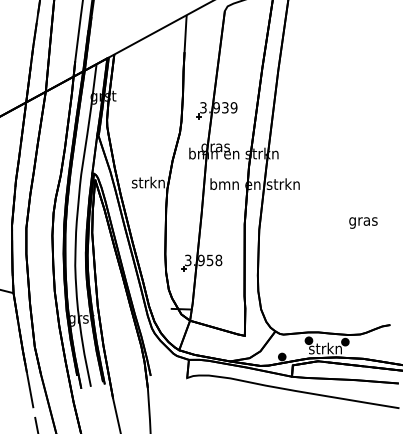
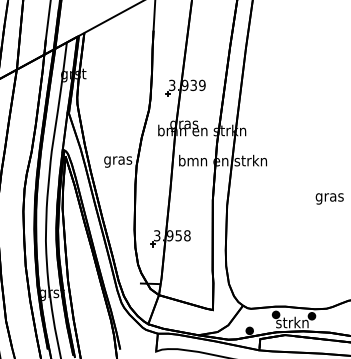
text: (147, 183) -> (117, 159), strkn -> gras

